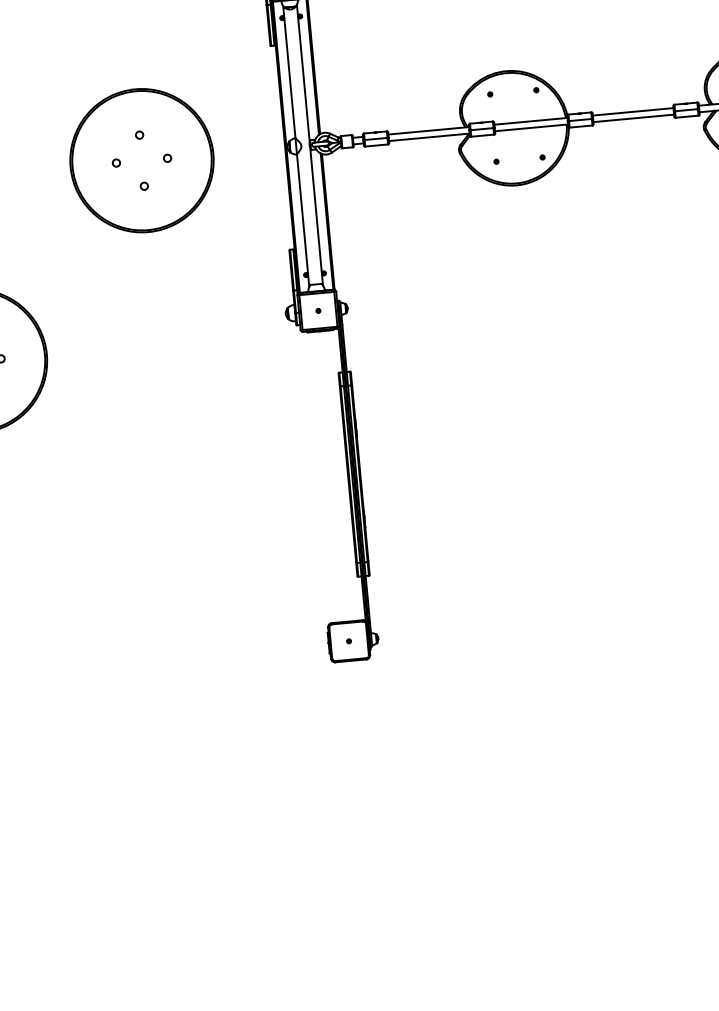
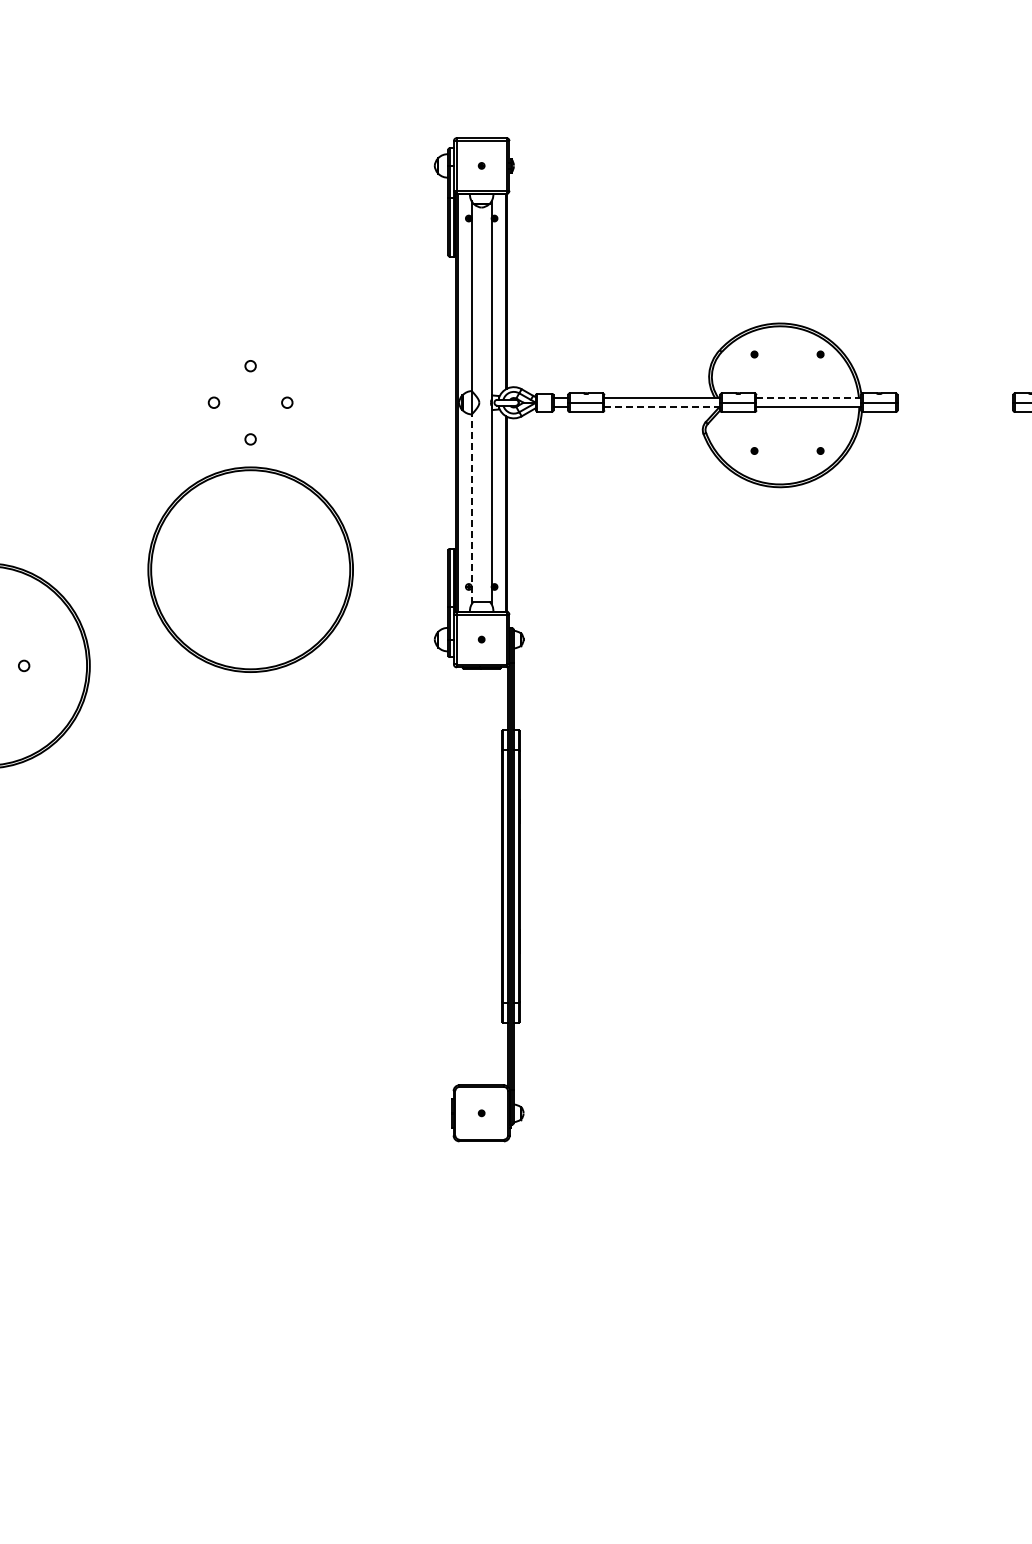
line: (633, 112) -> (955, 398), removed
line: (633, 118) -> (955, 407), removed
line: (531, 121) -> (809, 398), solid -> dashed
line: (429, 137) -> (662, 407), solid -> dashed
part: (141, 160) -> (250, 569), moved
line: (302, 220) -> (471, 509), solid -> dashed

